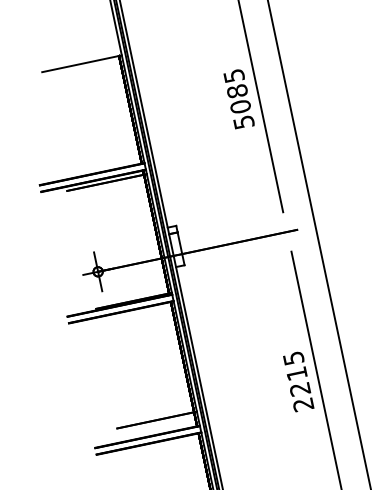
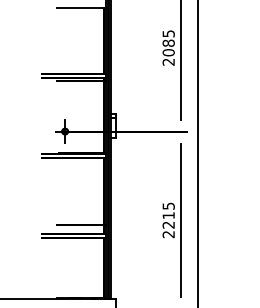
text: (243, 121) -> (168, 61), 5085 -> 2085

